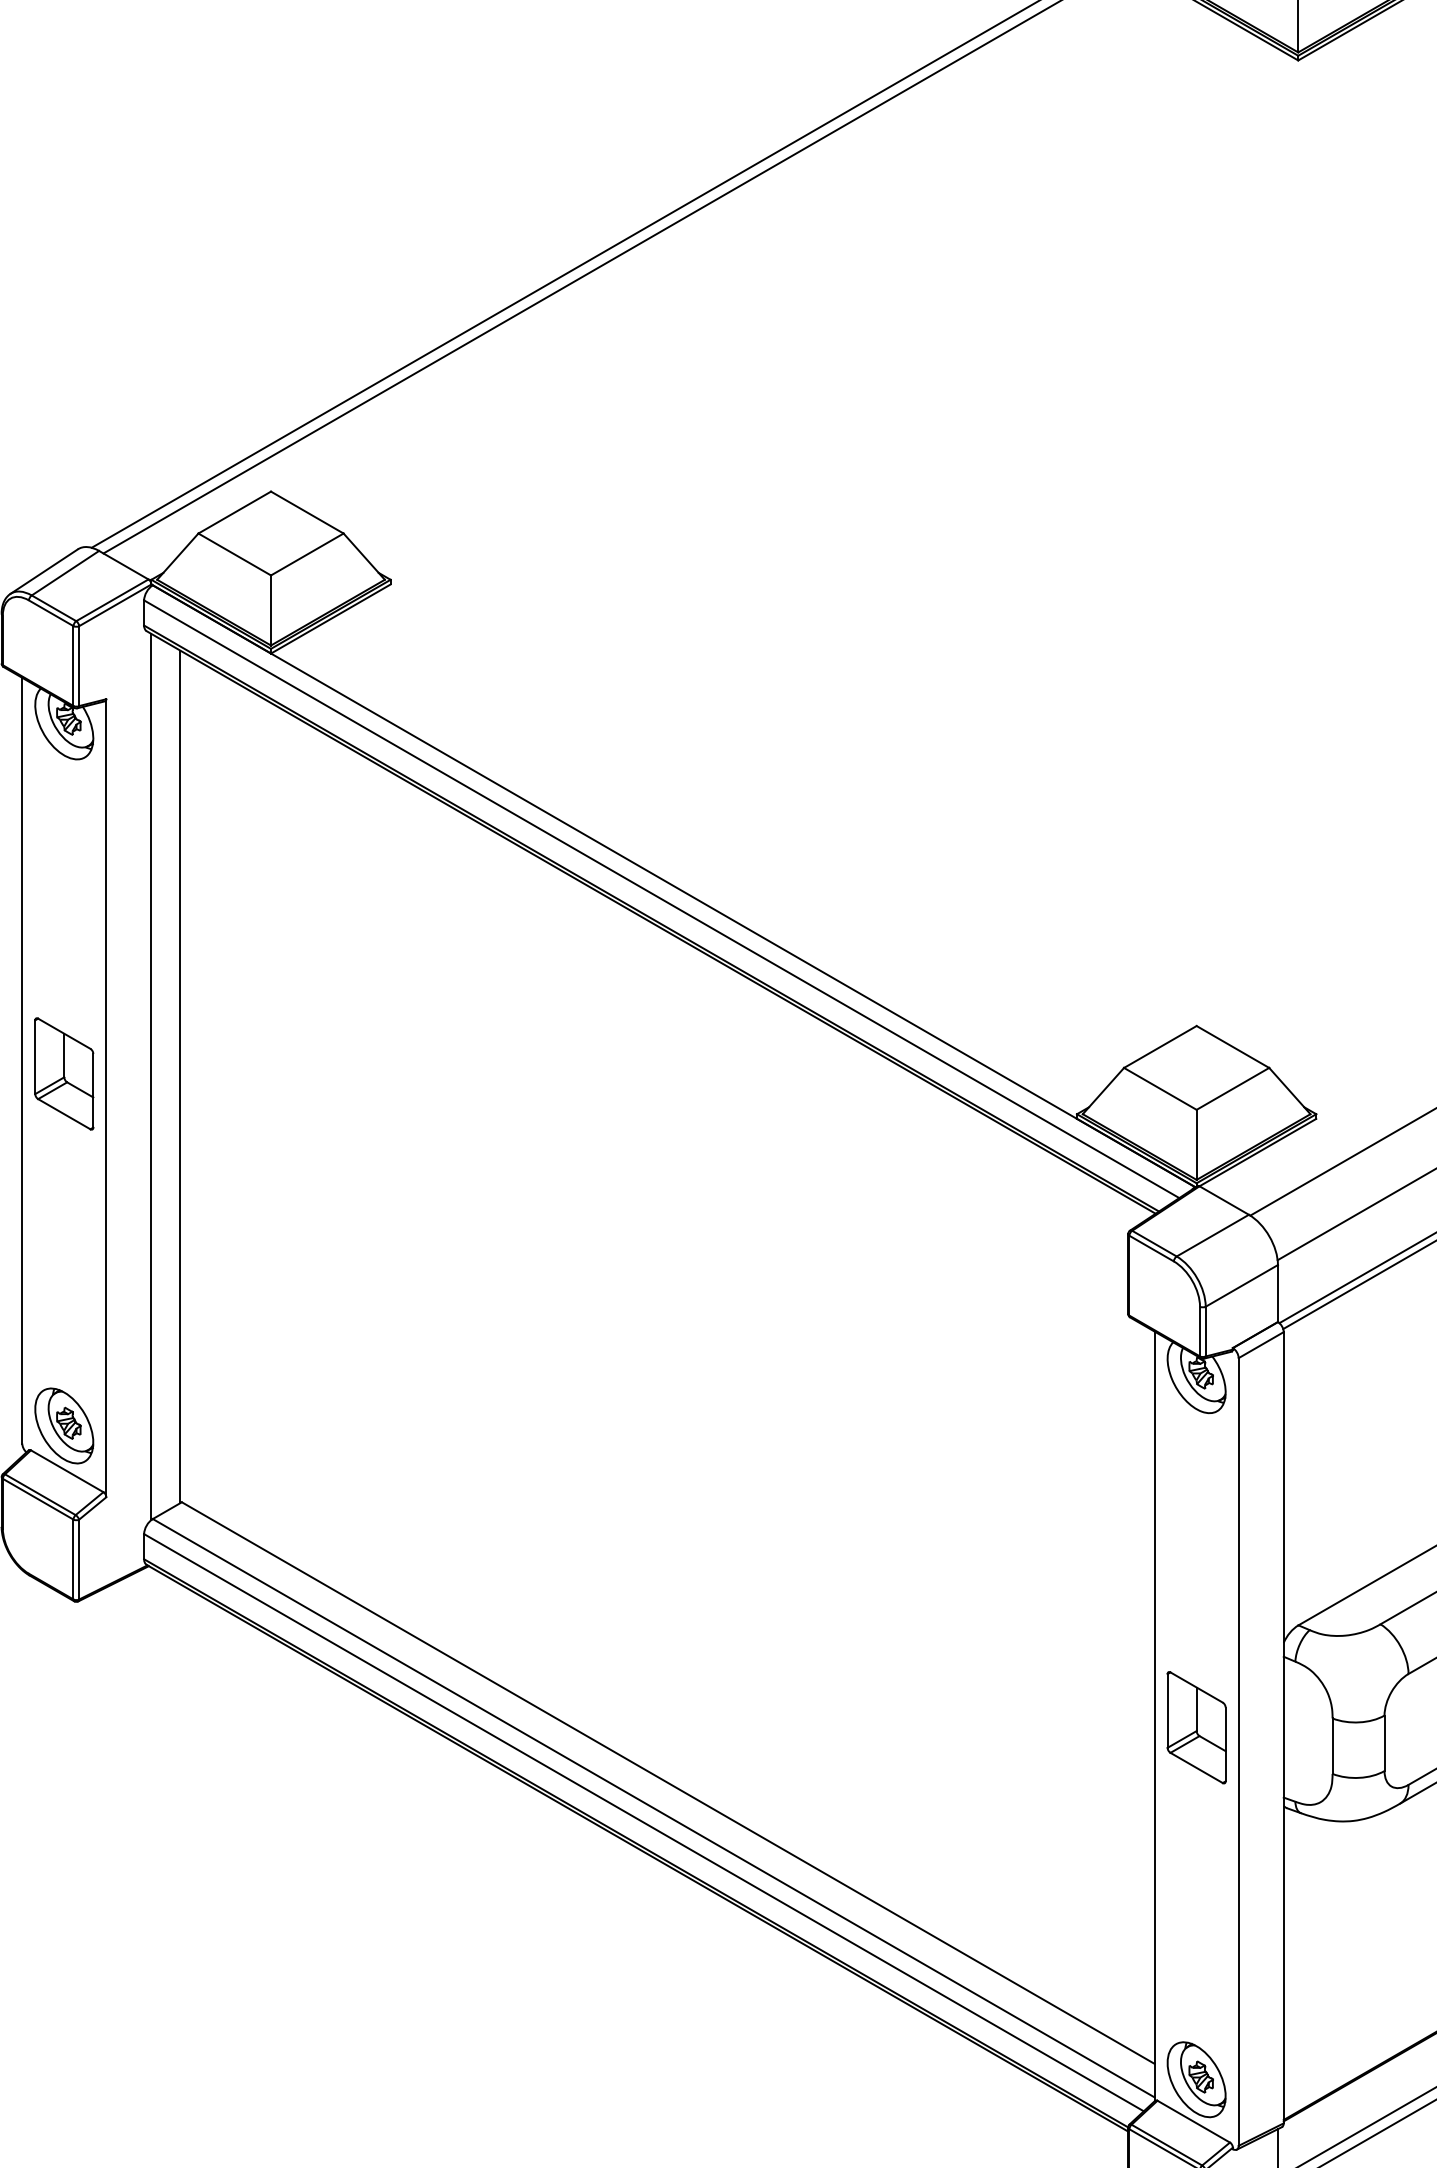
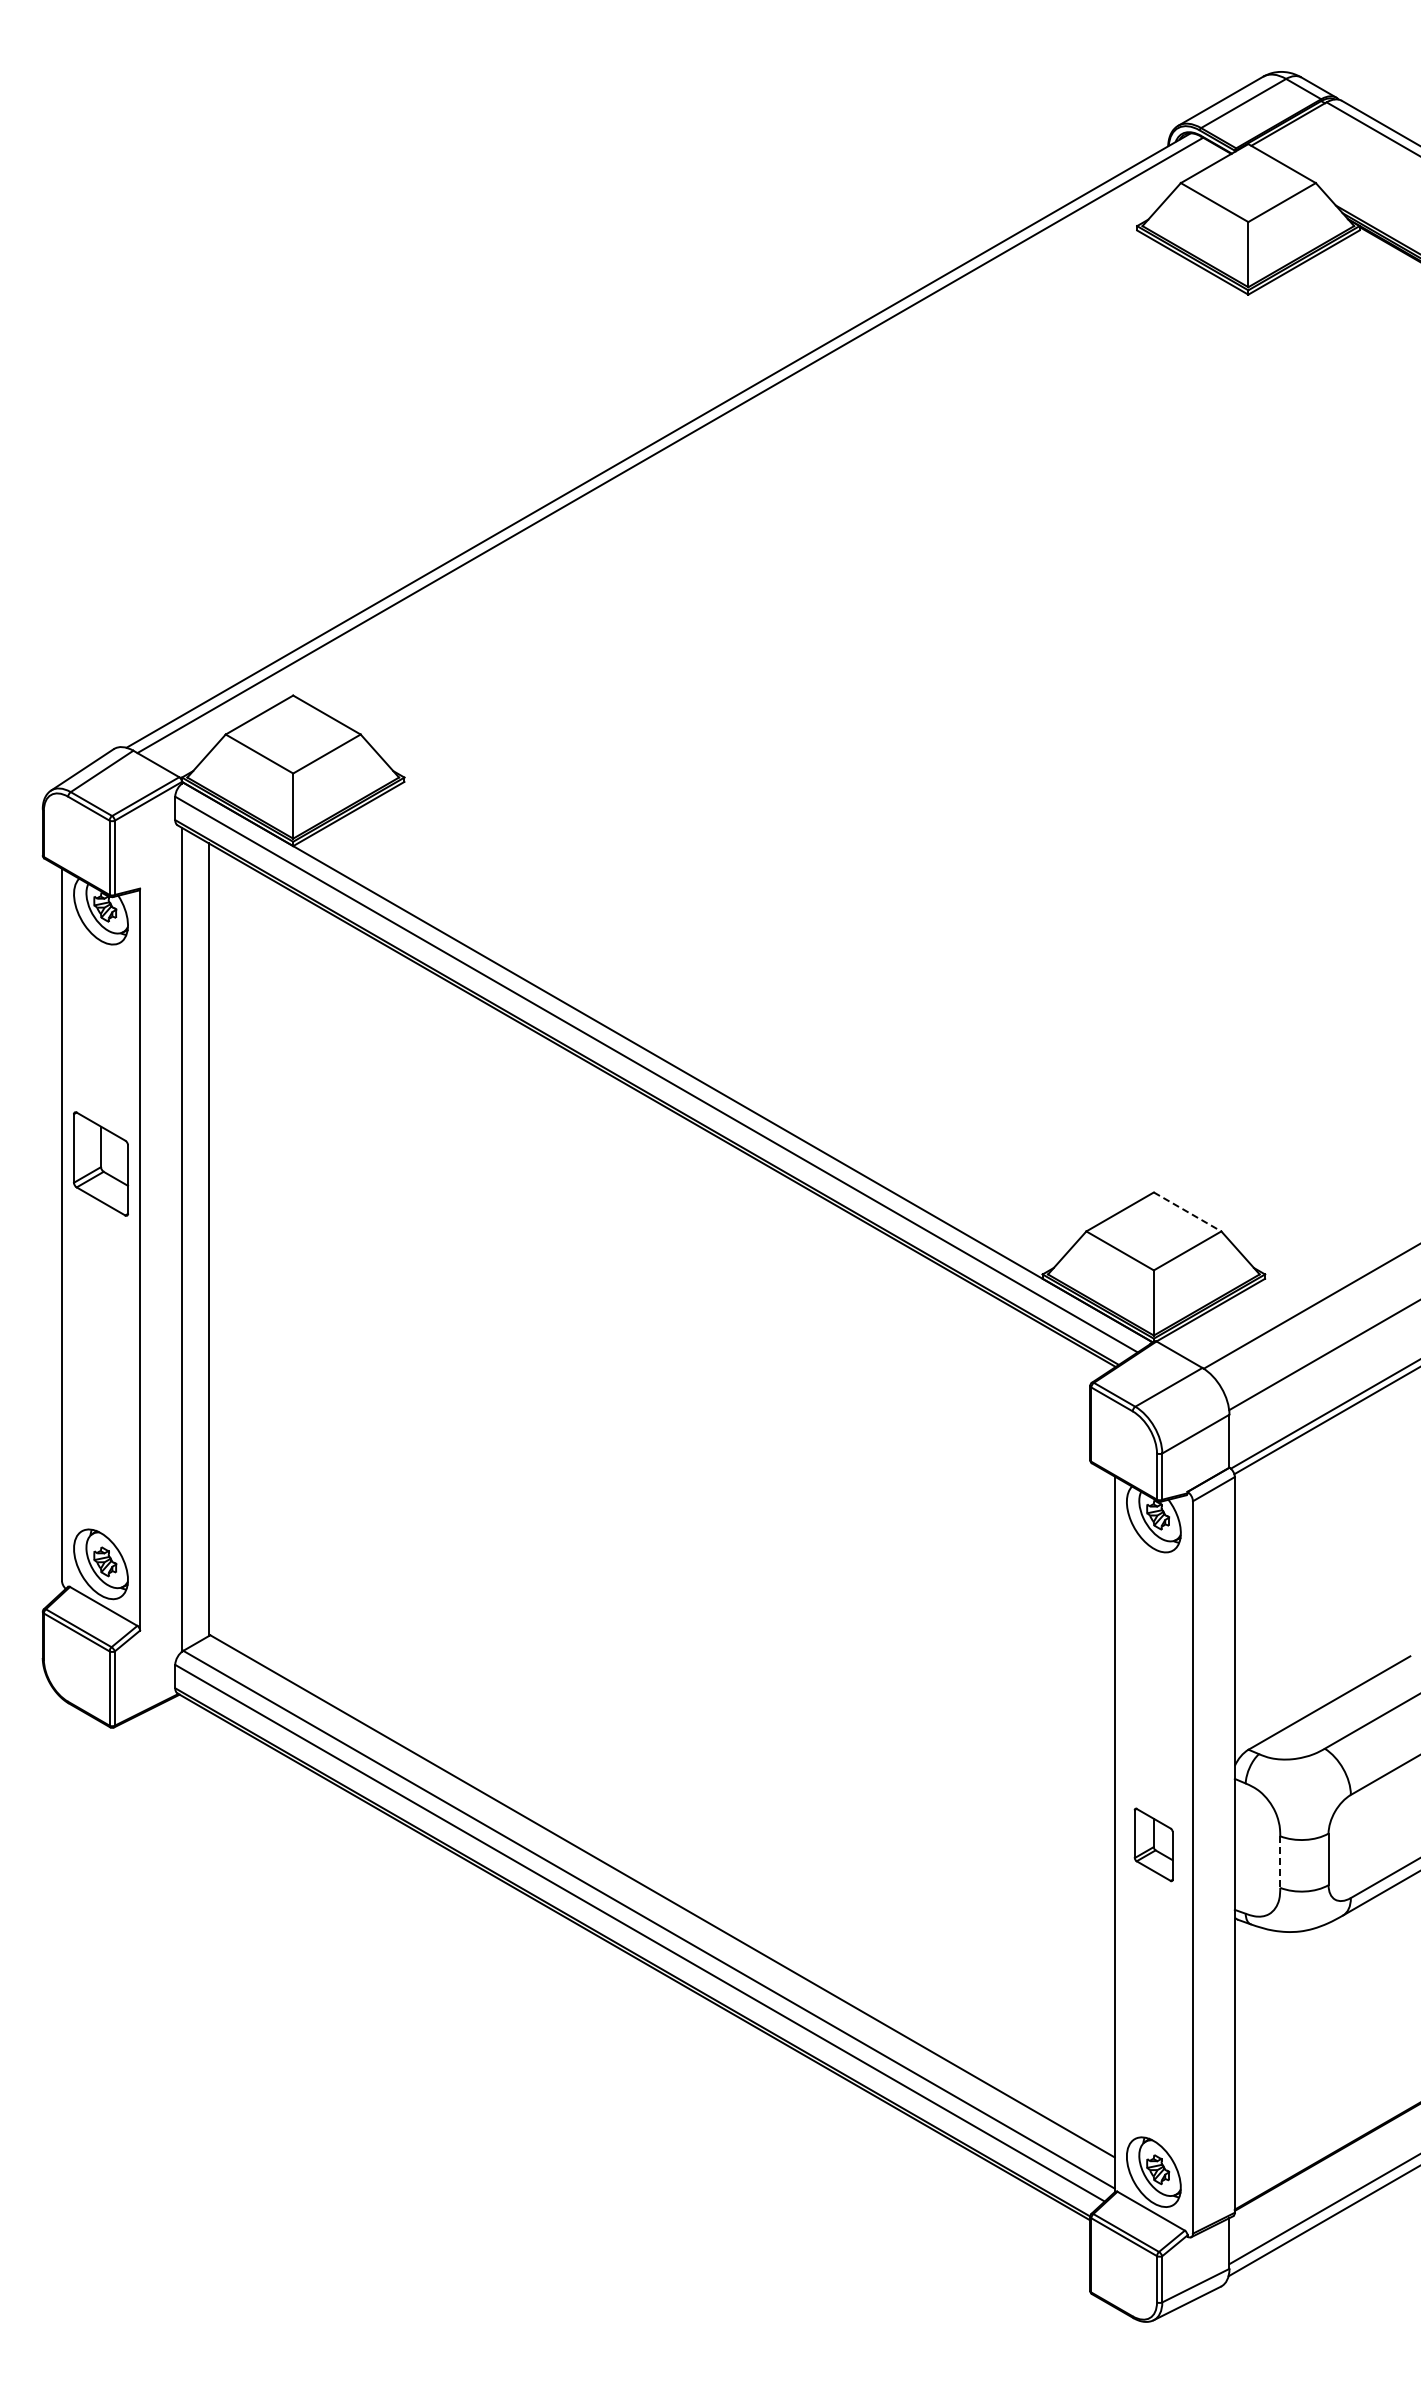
line: (1232, 1046) -> (1187, 1211), solid -> dashed
part: (64, 1073) -> (101, 1163), moved
part: (1196, 1727) -> (1153, 1844), size x0.7
line: (1332, 1746) -> (1280, 1862), solid -> dashed

